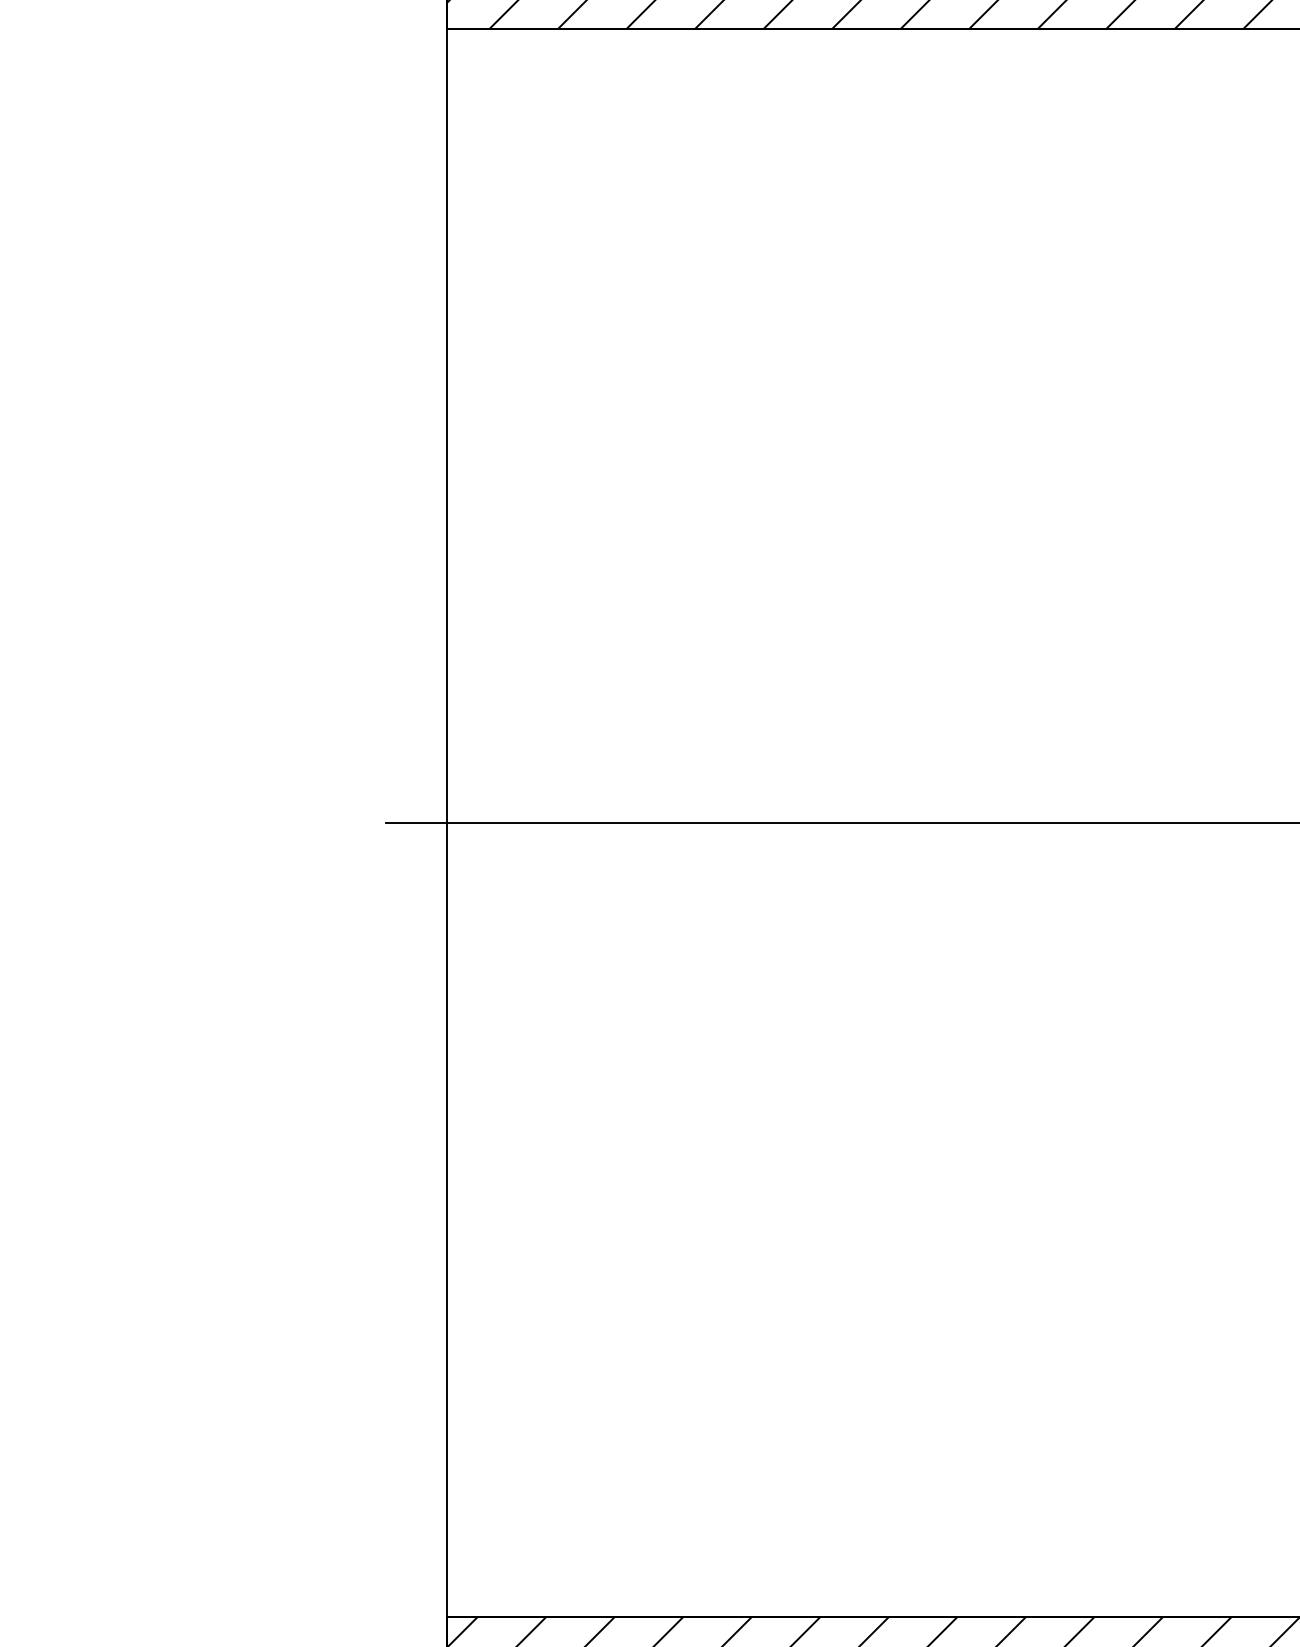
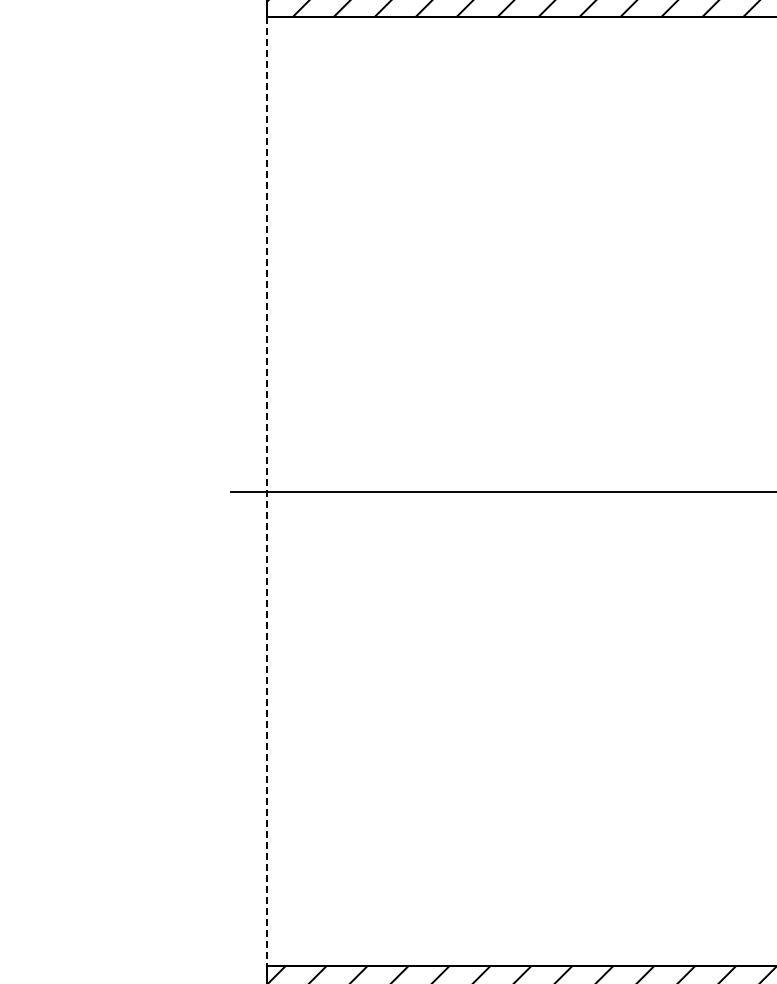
line: (445, 824) -> (266, 492), solid -> dashed

